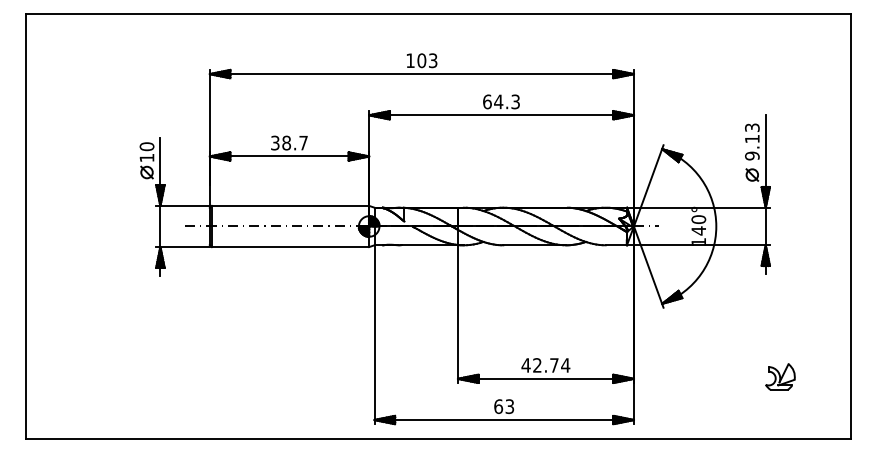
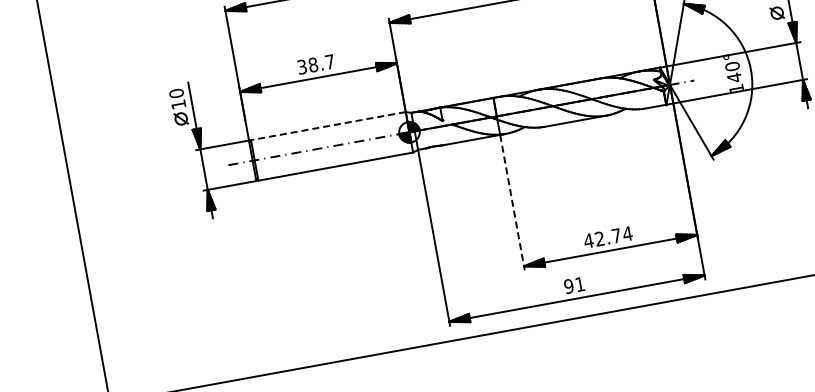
line: (290, 205) -> (328, 125), solid -> dashed
line: (457, 314) -> (512, 203), solid -> dashed
text: (504, 406) -> (574, 285), 63 -> 91

